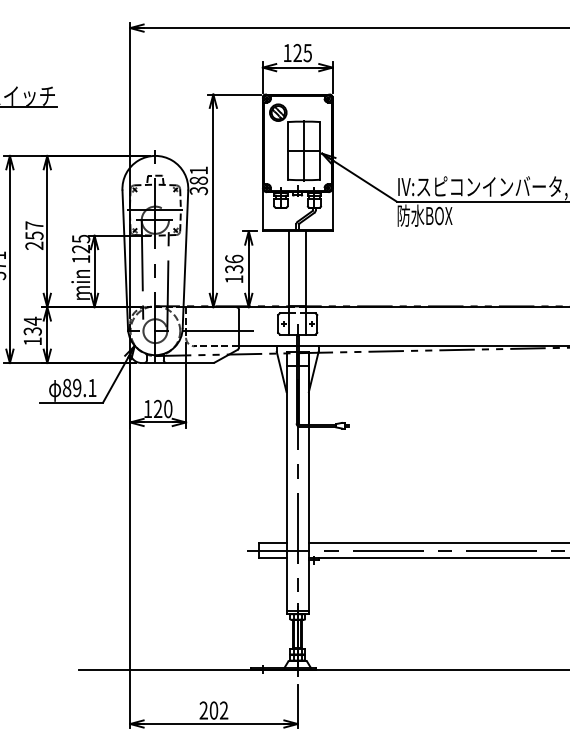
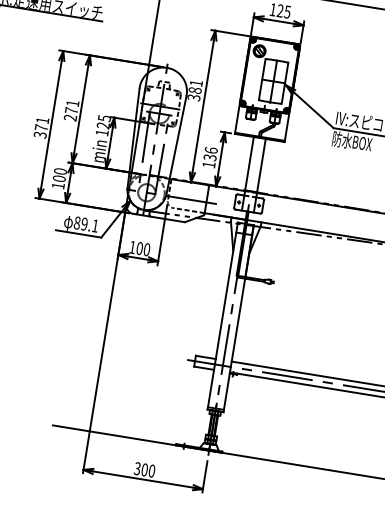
text: (34, 230) -> (72, 107), 257 -> 271
text: (32, 325) -> (59, 174), 134 -> 100
text: (158, 409) -> (139, 248), 120 -> 100
text: (213, 710) -> (144, 469), 202 -> 300

